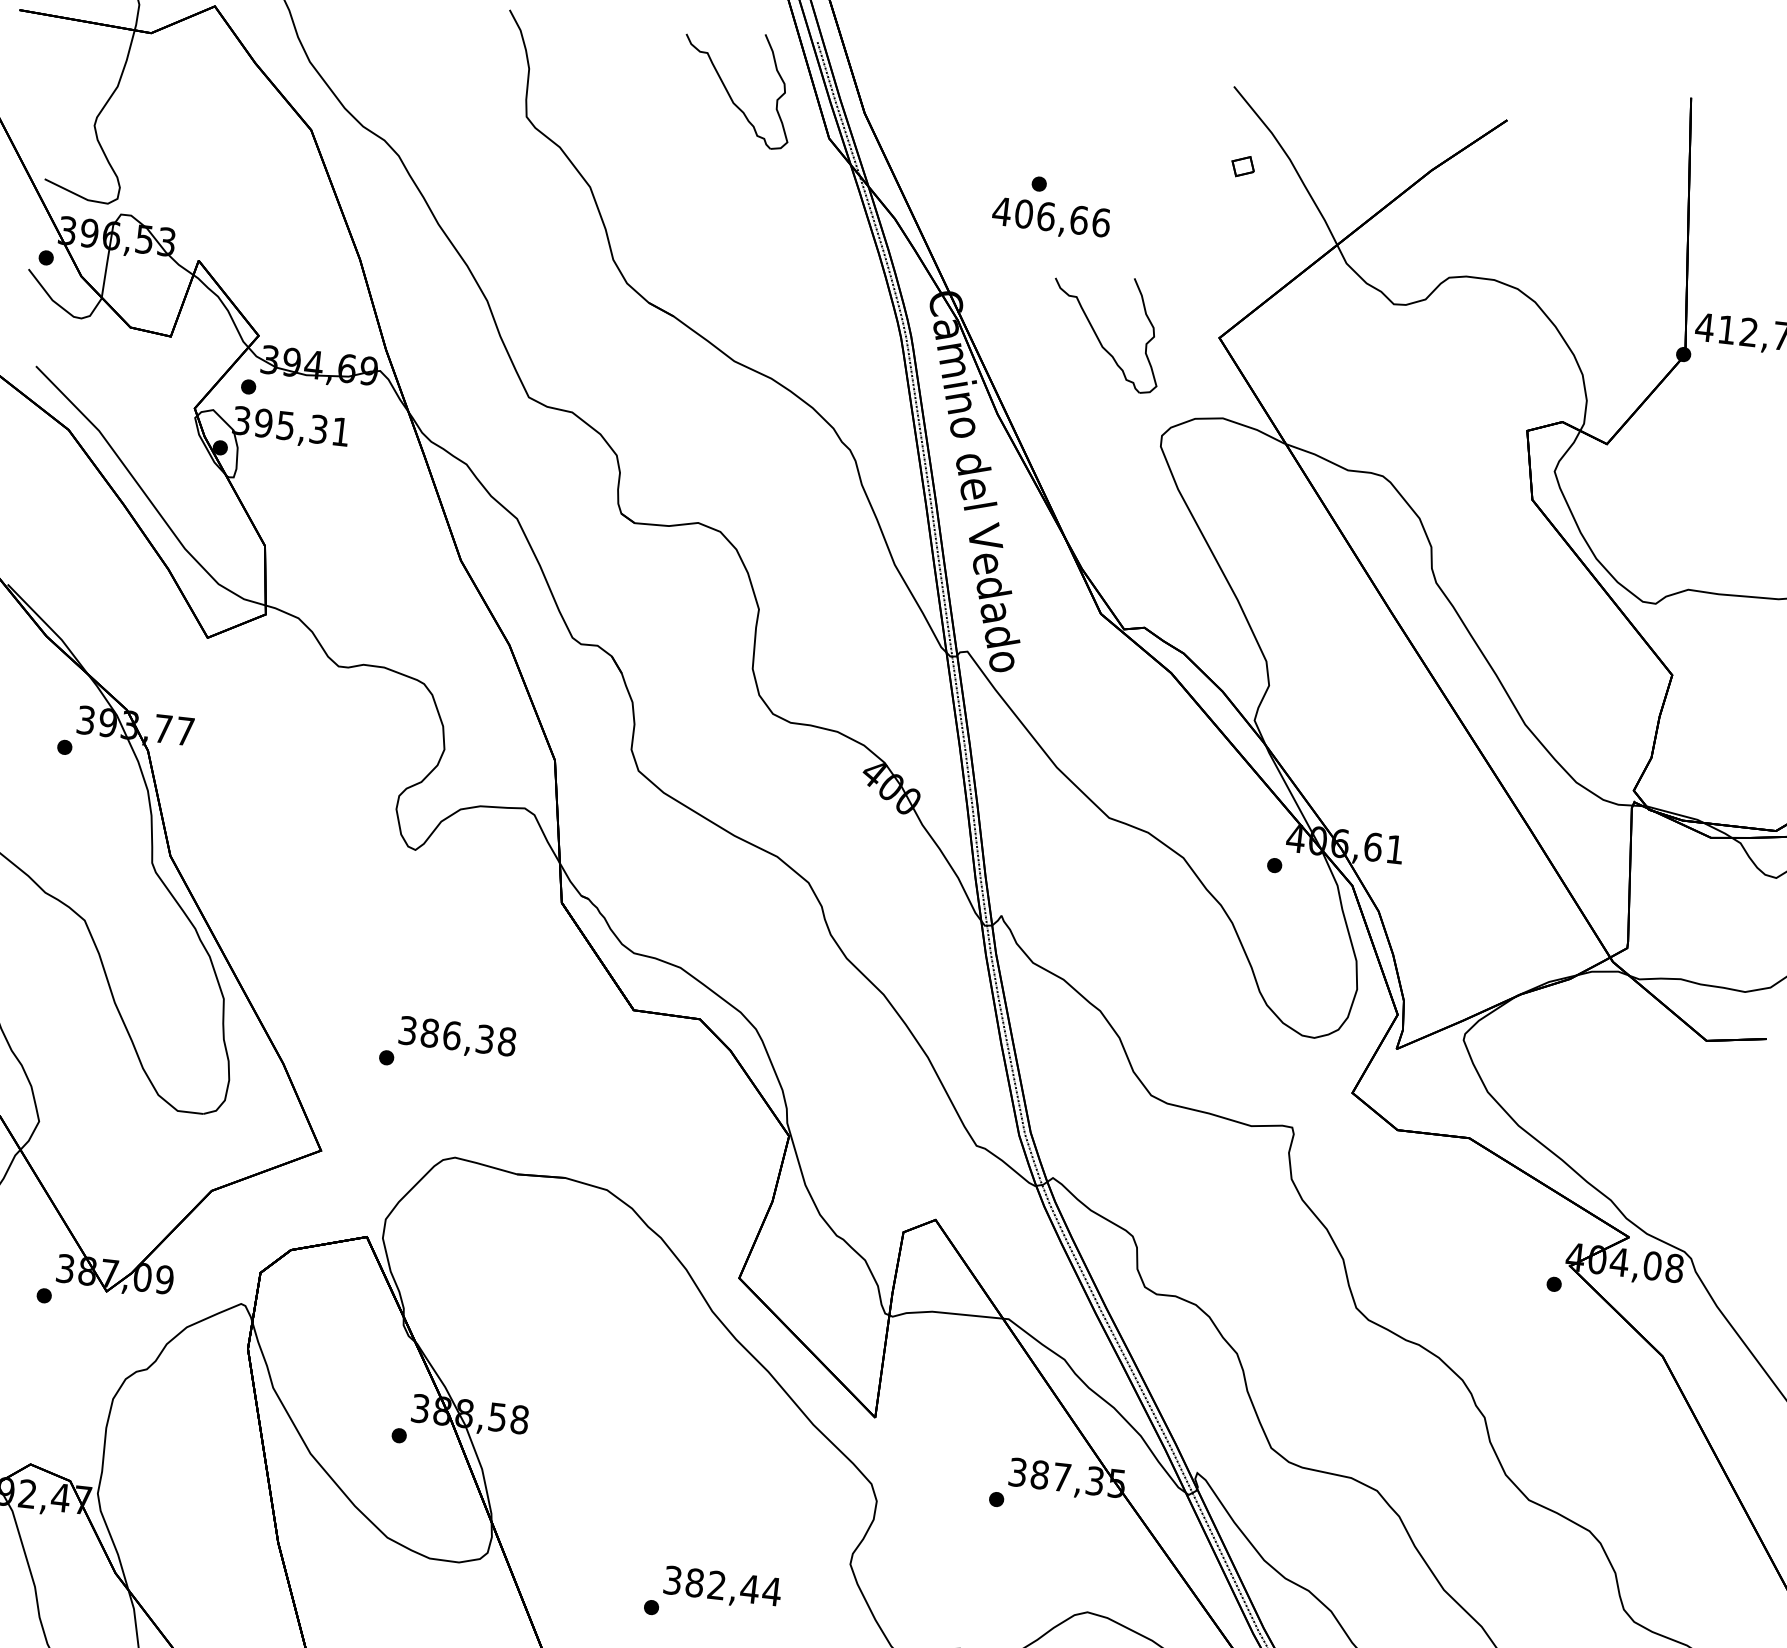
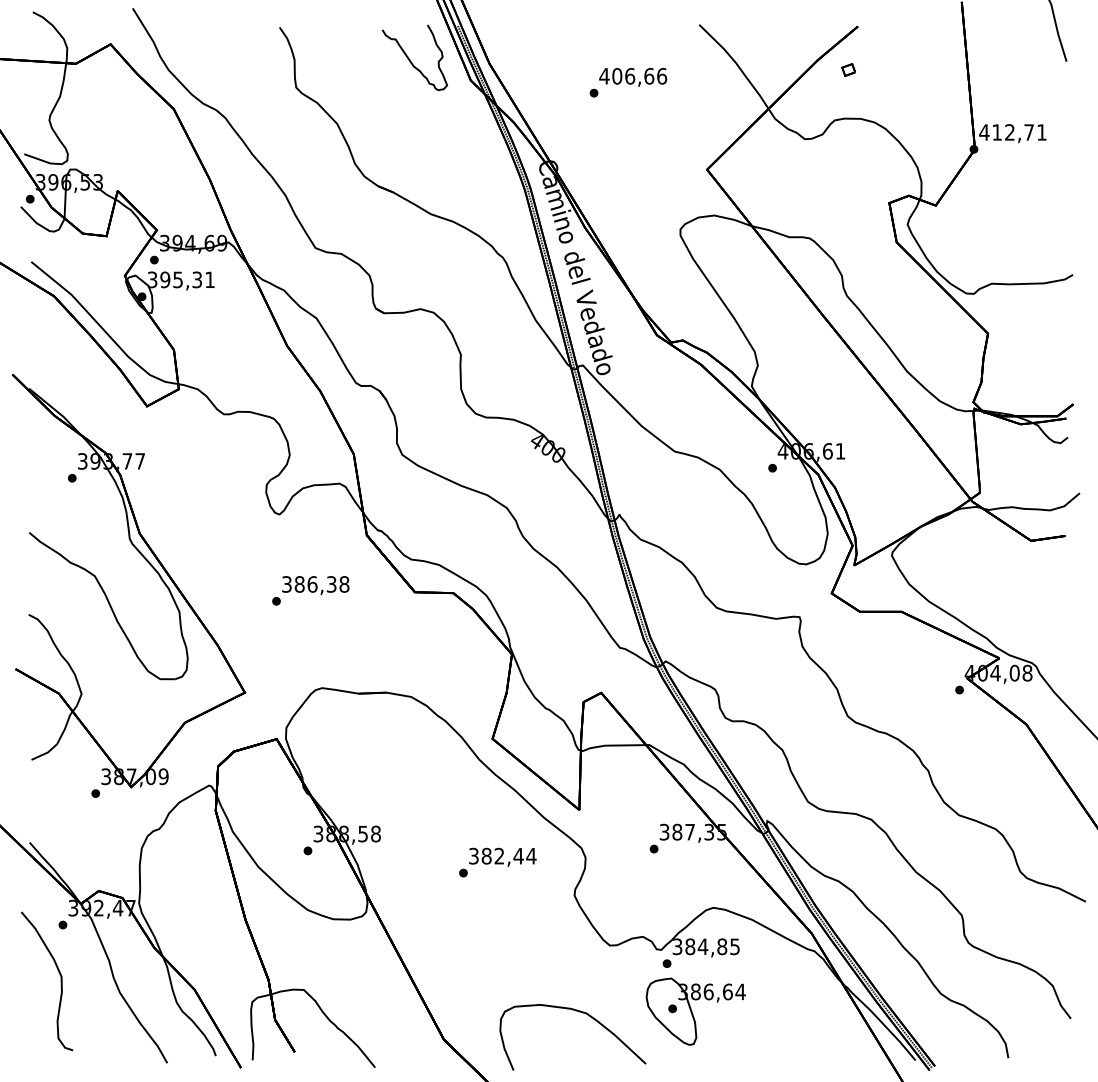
part: (1242, 165) -> (848, 69), moved
text: (1051, 219) -> (633, 77), moved
part: (1105, 331) -> (641, 173), removed
text: (447, 1045) -> (310, 590), moved
text: (712, 1595) -> (497, 862), moved

